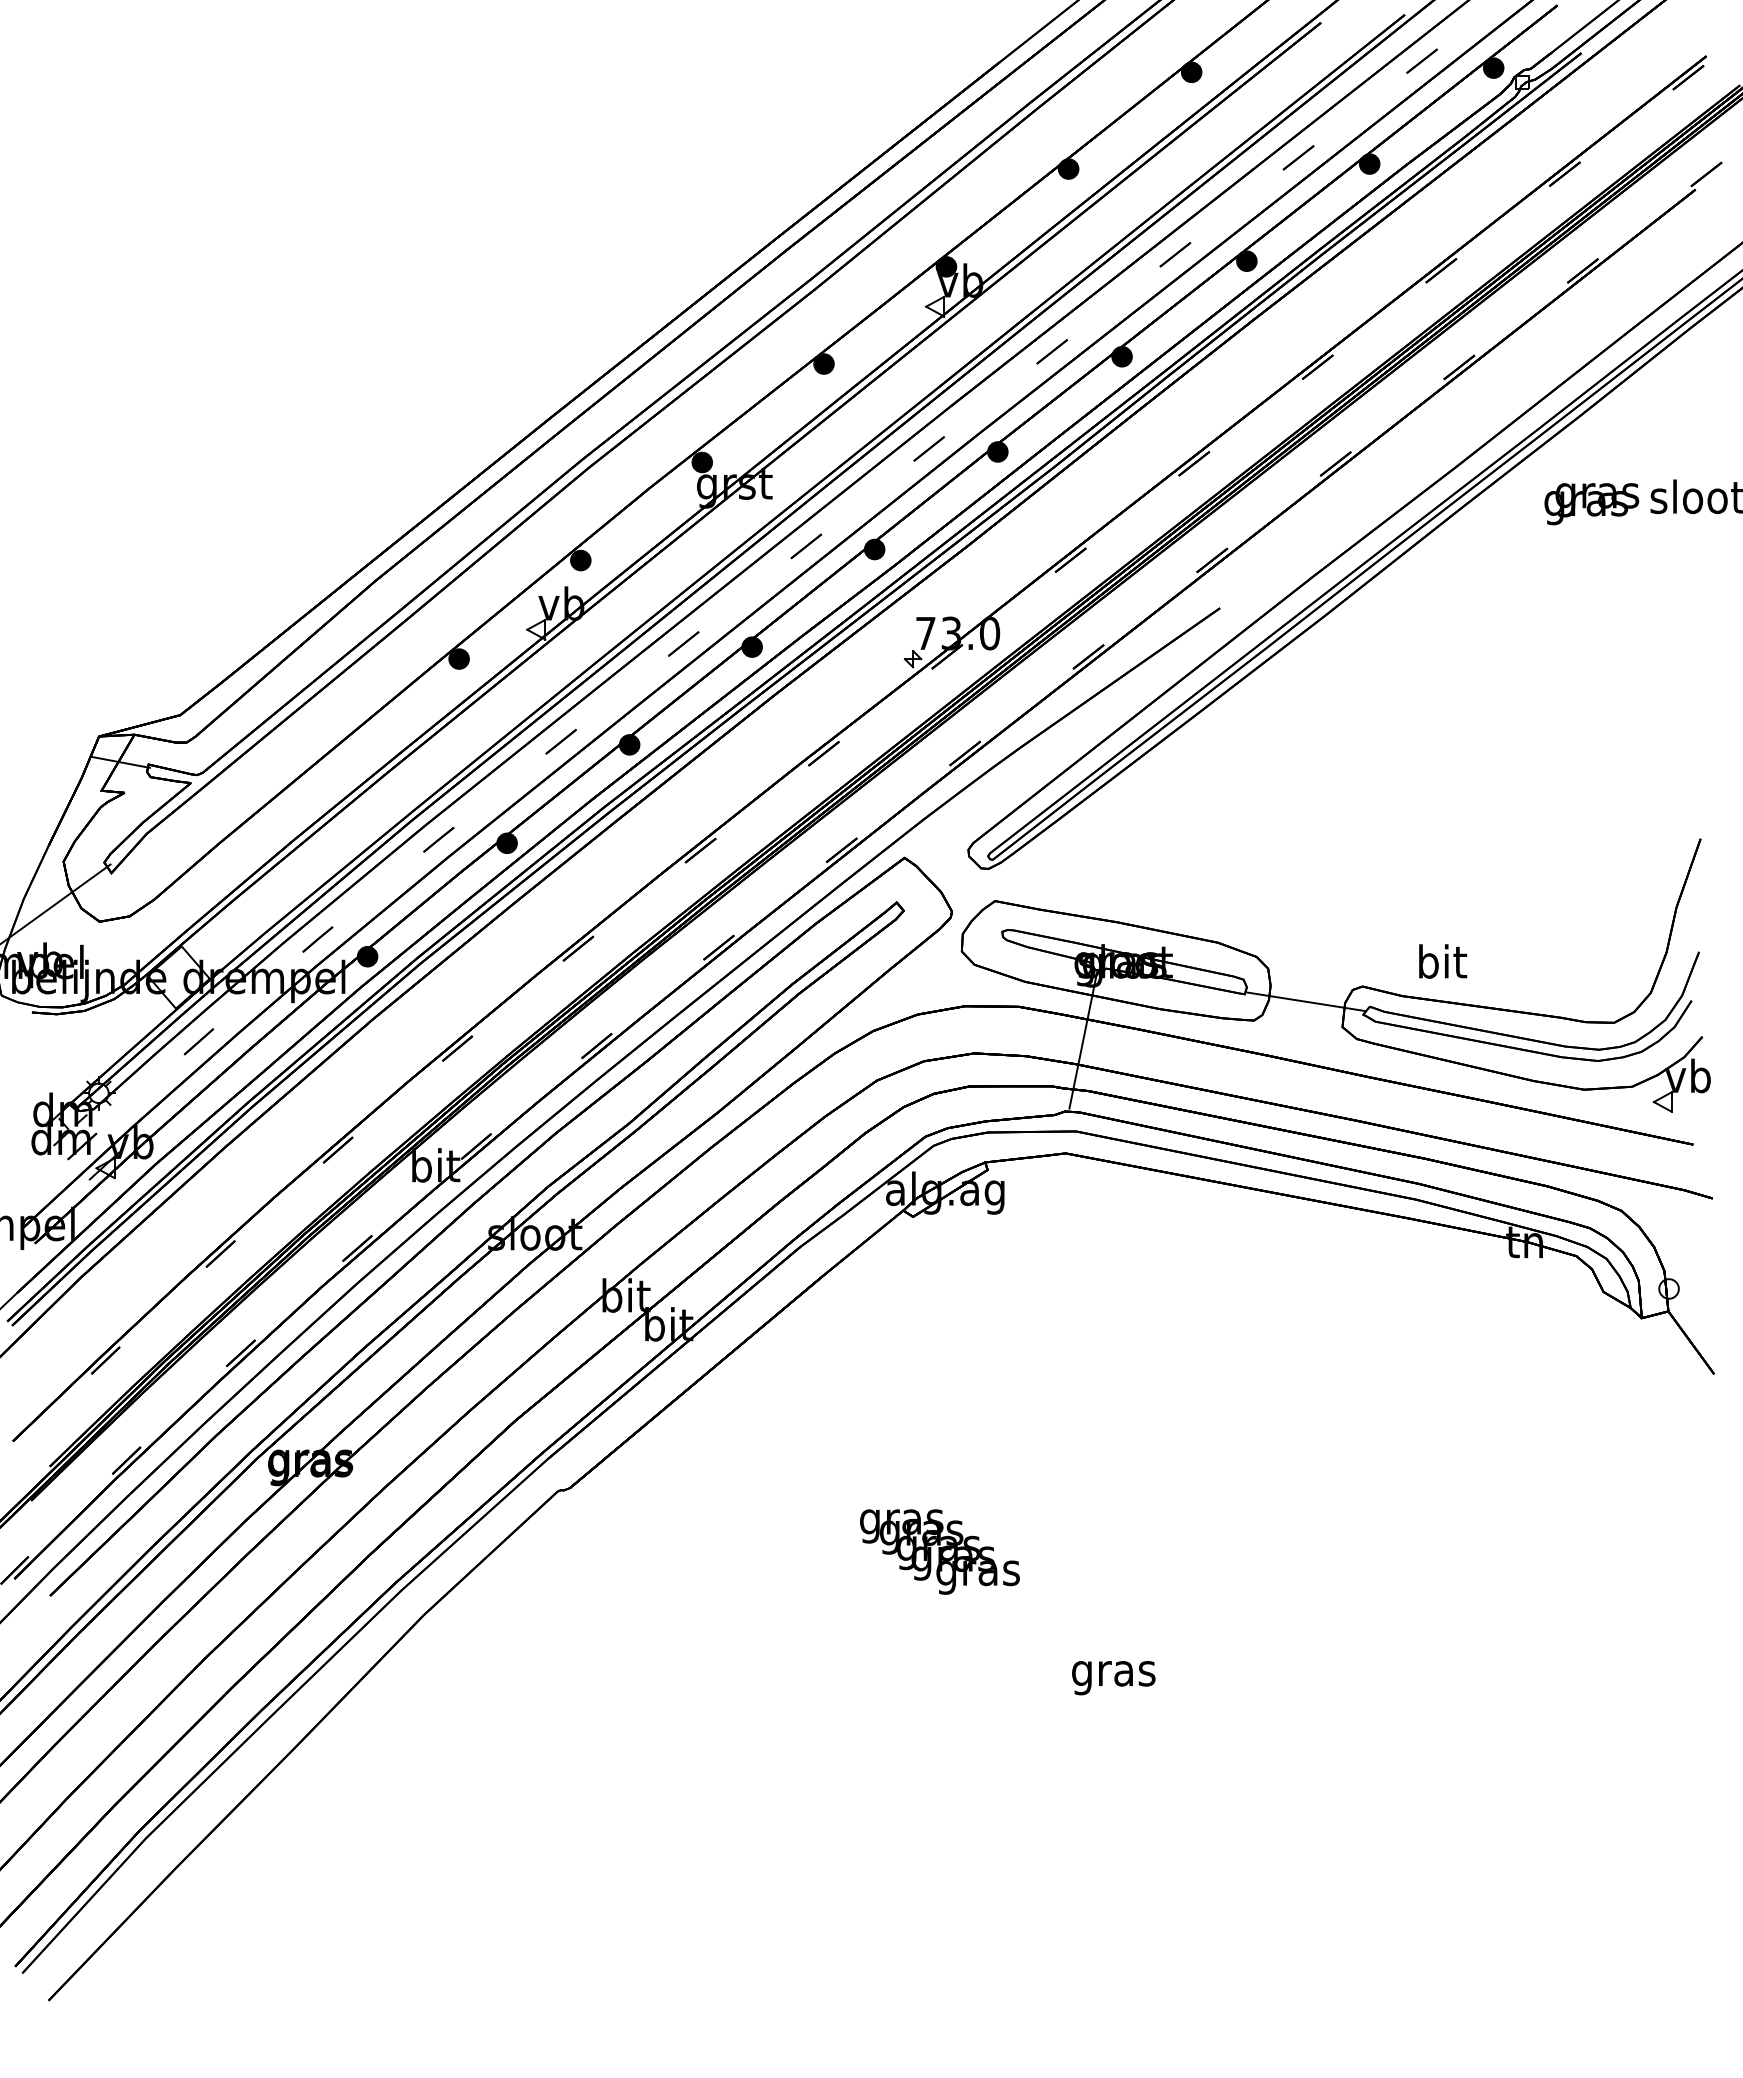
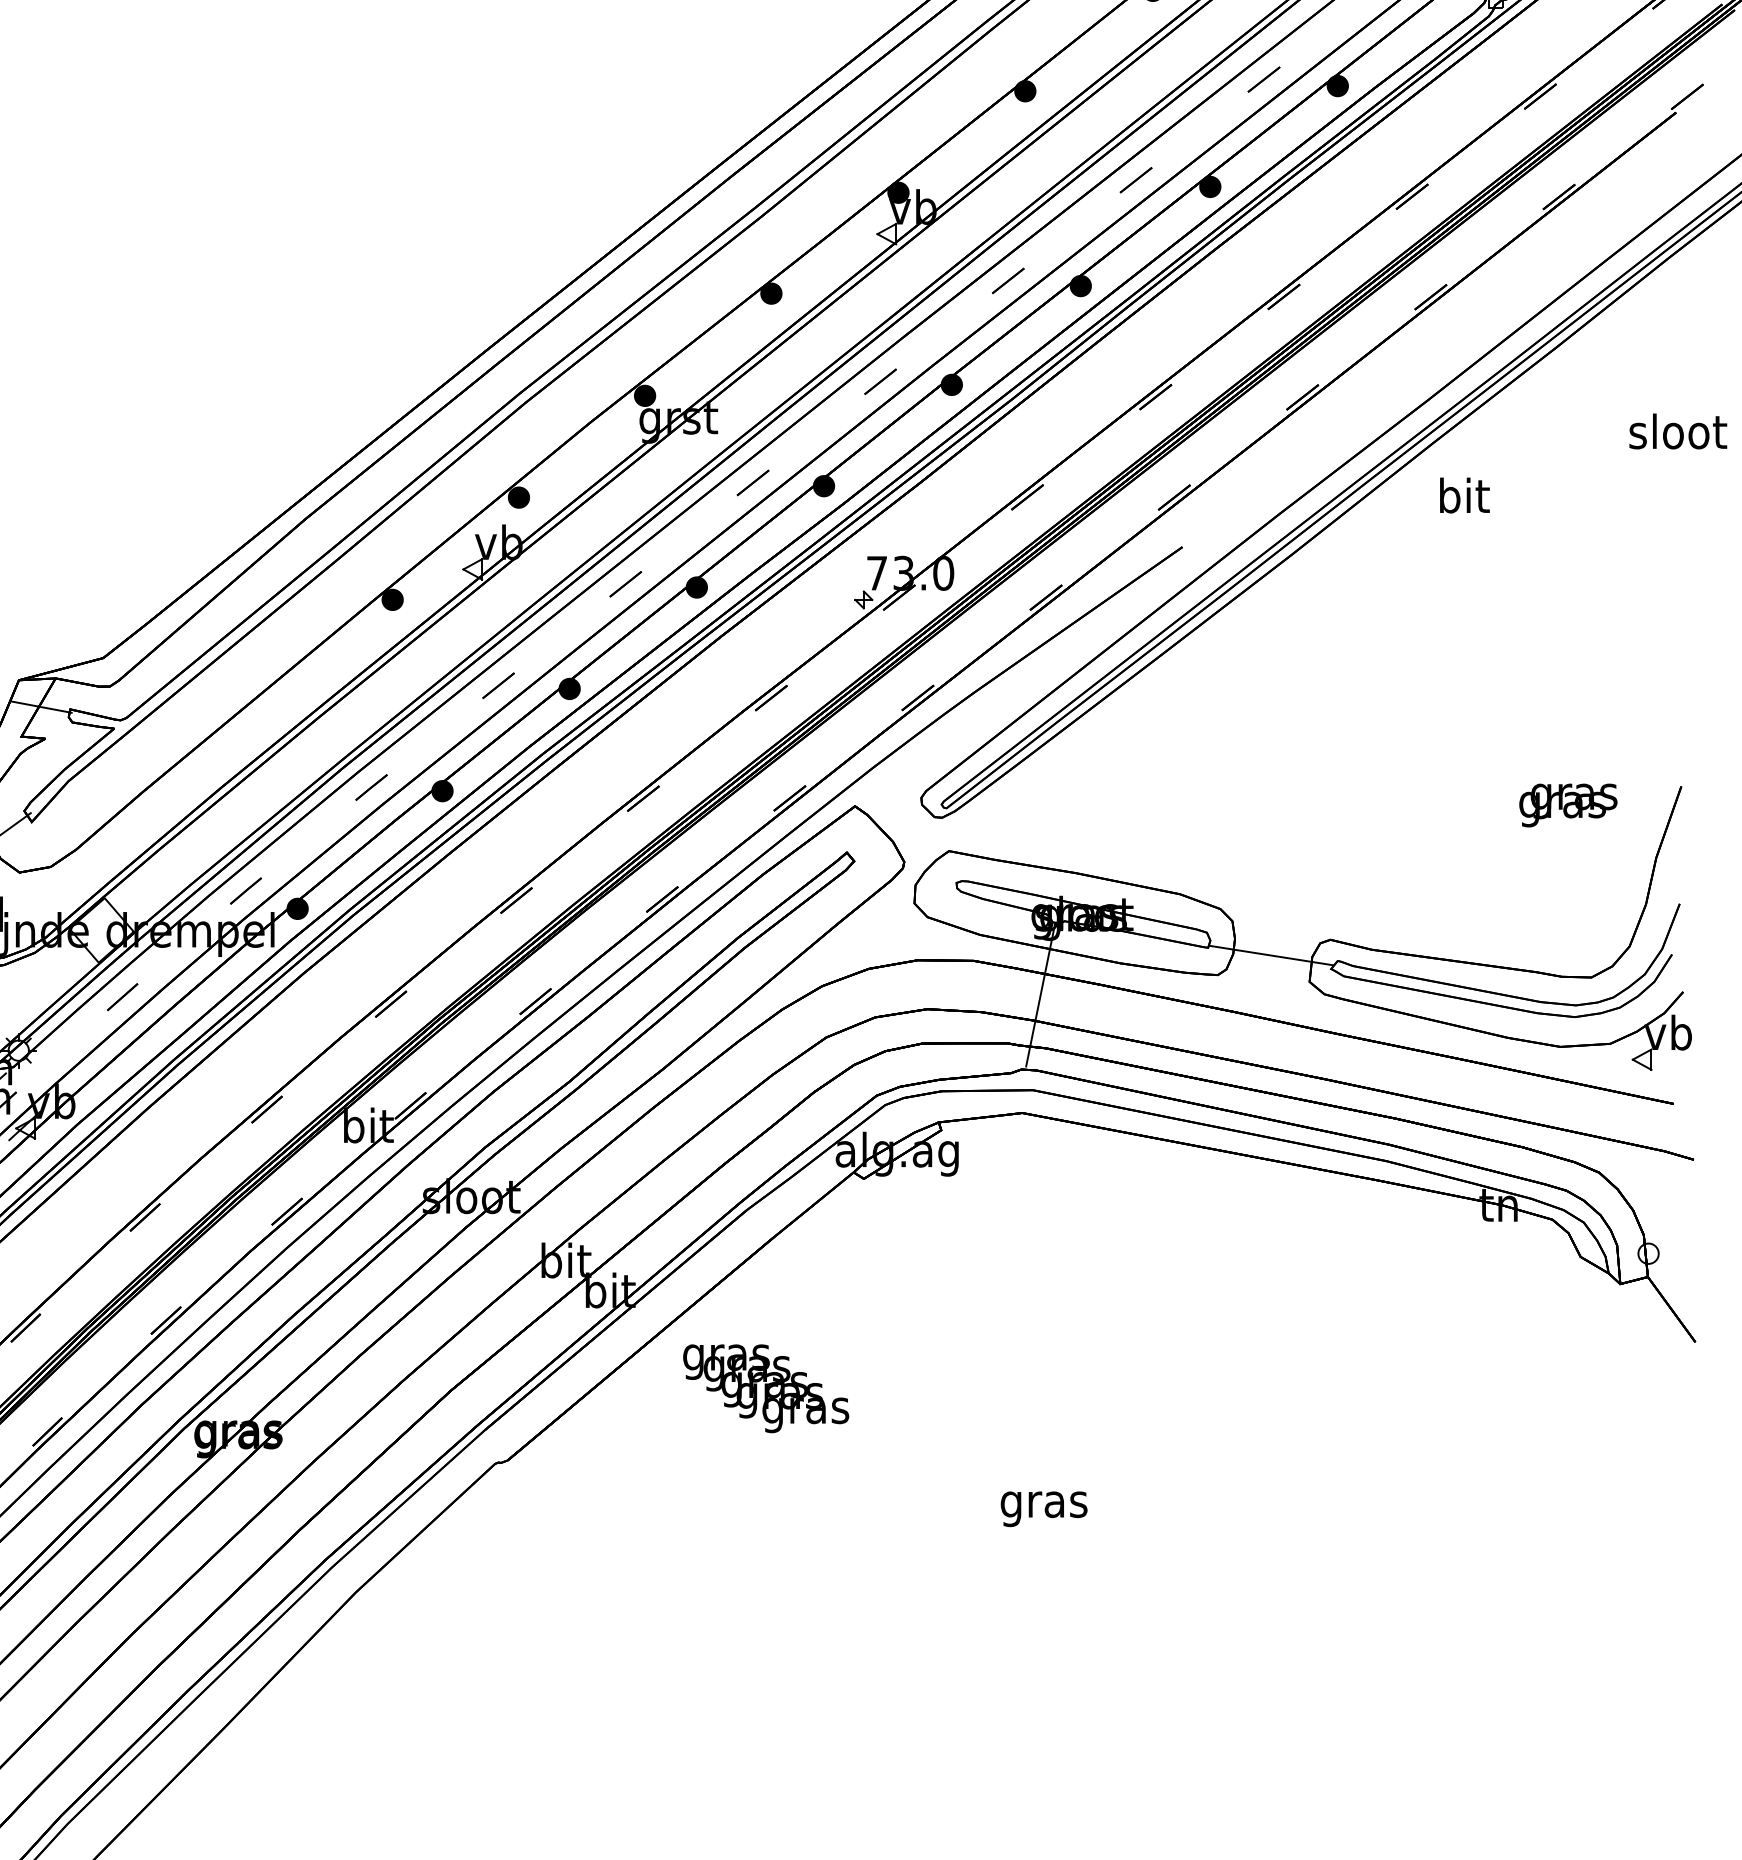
text: (1591, 504) -> (1568, 805), moved
text: (1443, 961) -> (1465, 495), moved
text: (939, 1551) -> (765, 1388), moved
text: (1113, 1678) -> (1043, 1509), moved

